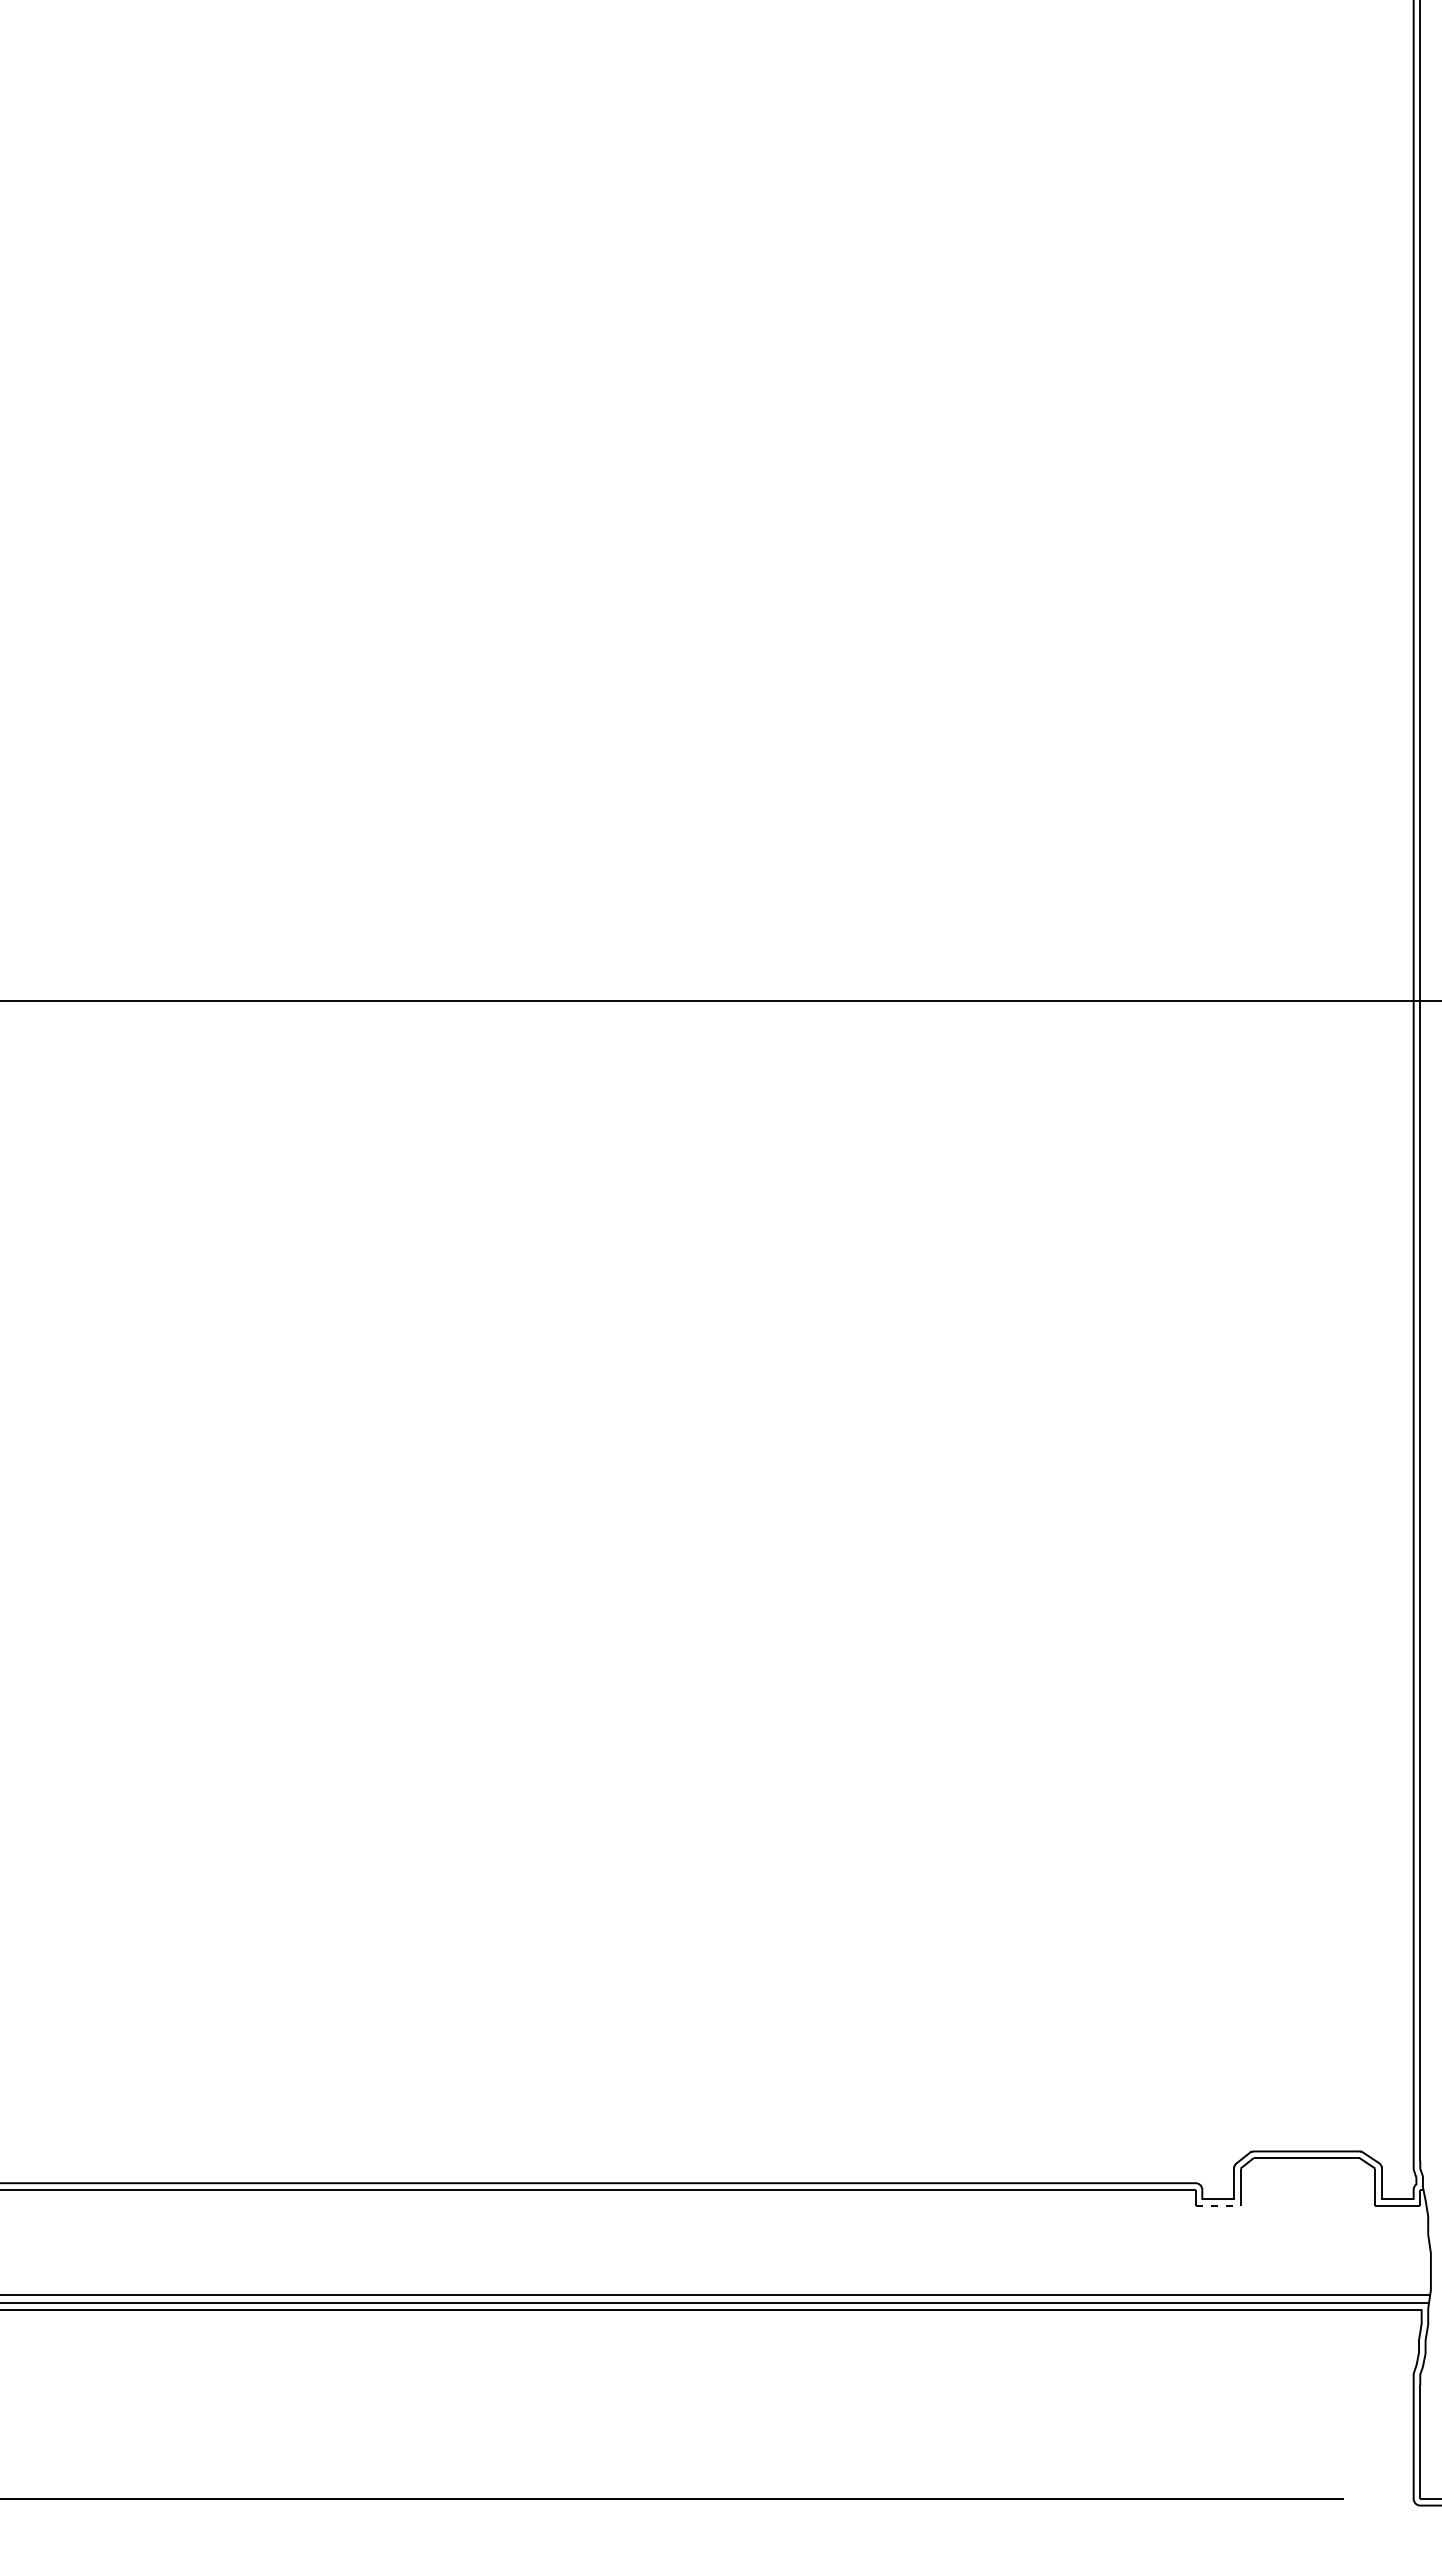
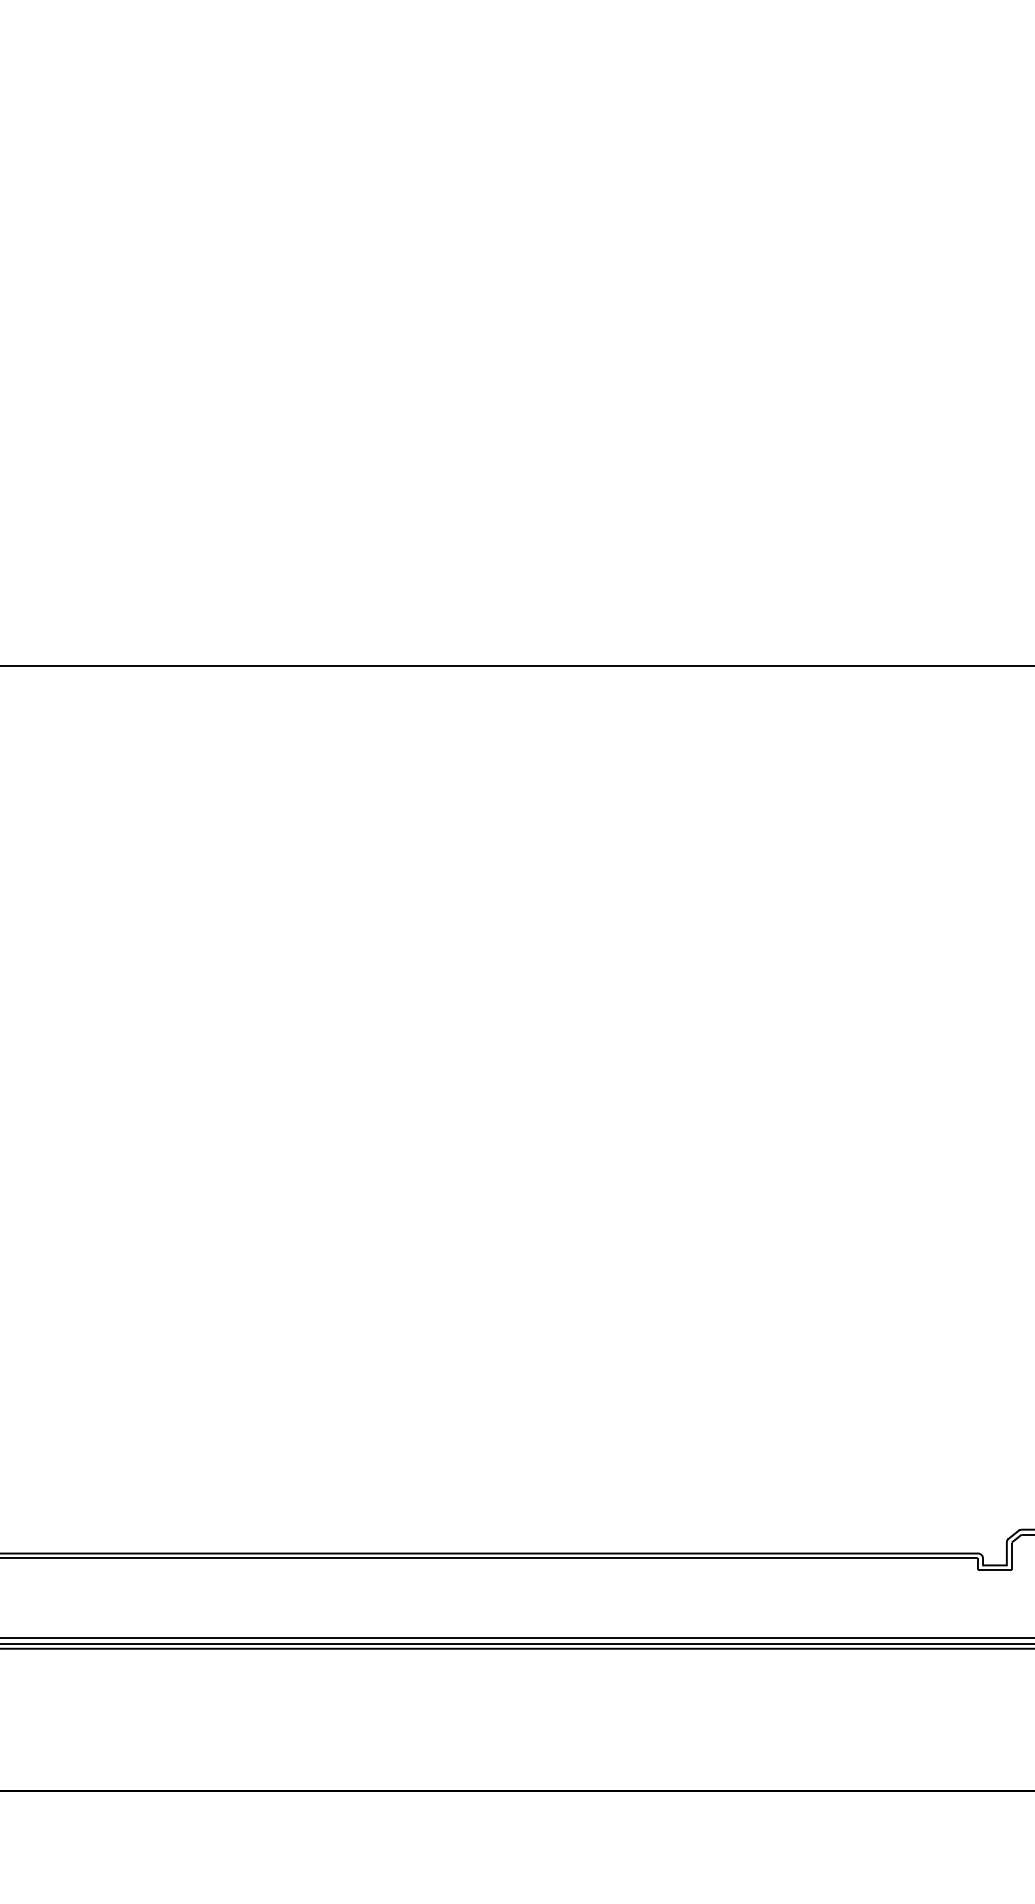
line: (1218, 2205) -> (995, 1570), dashed -> solid

